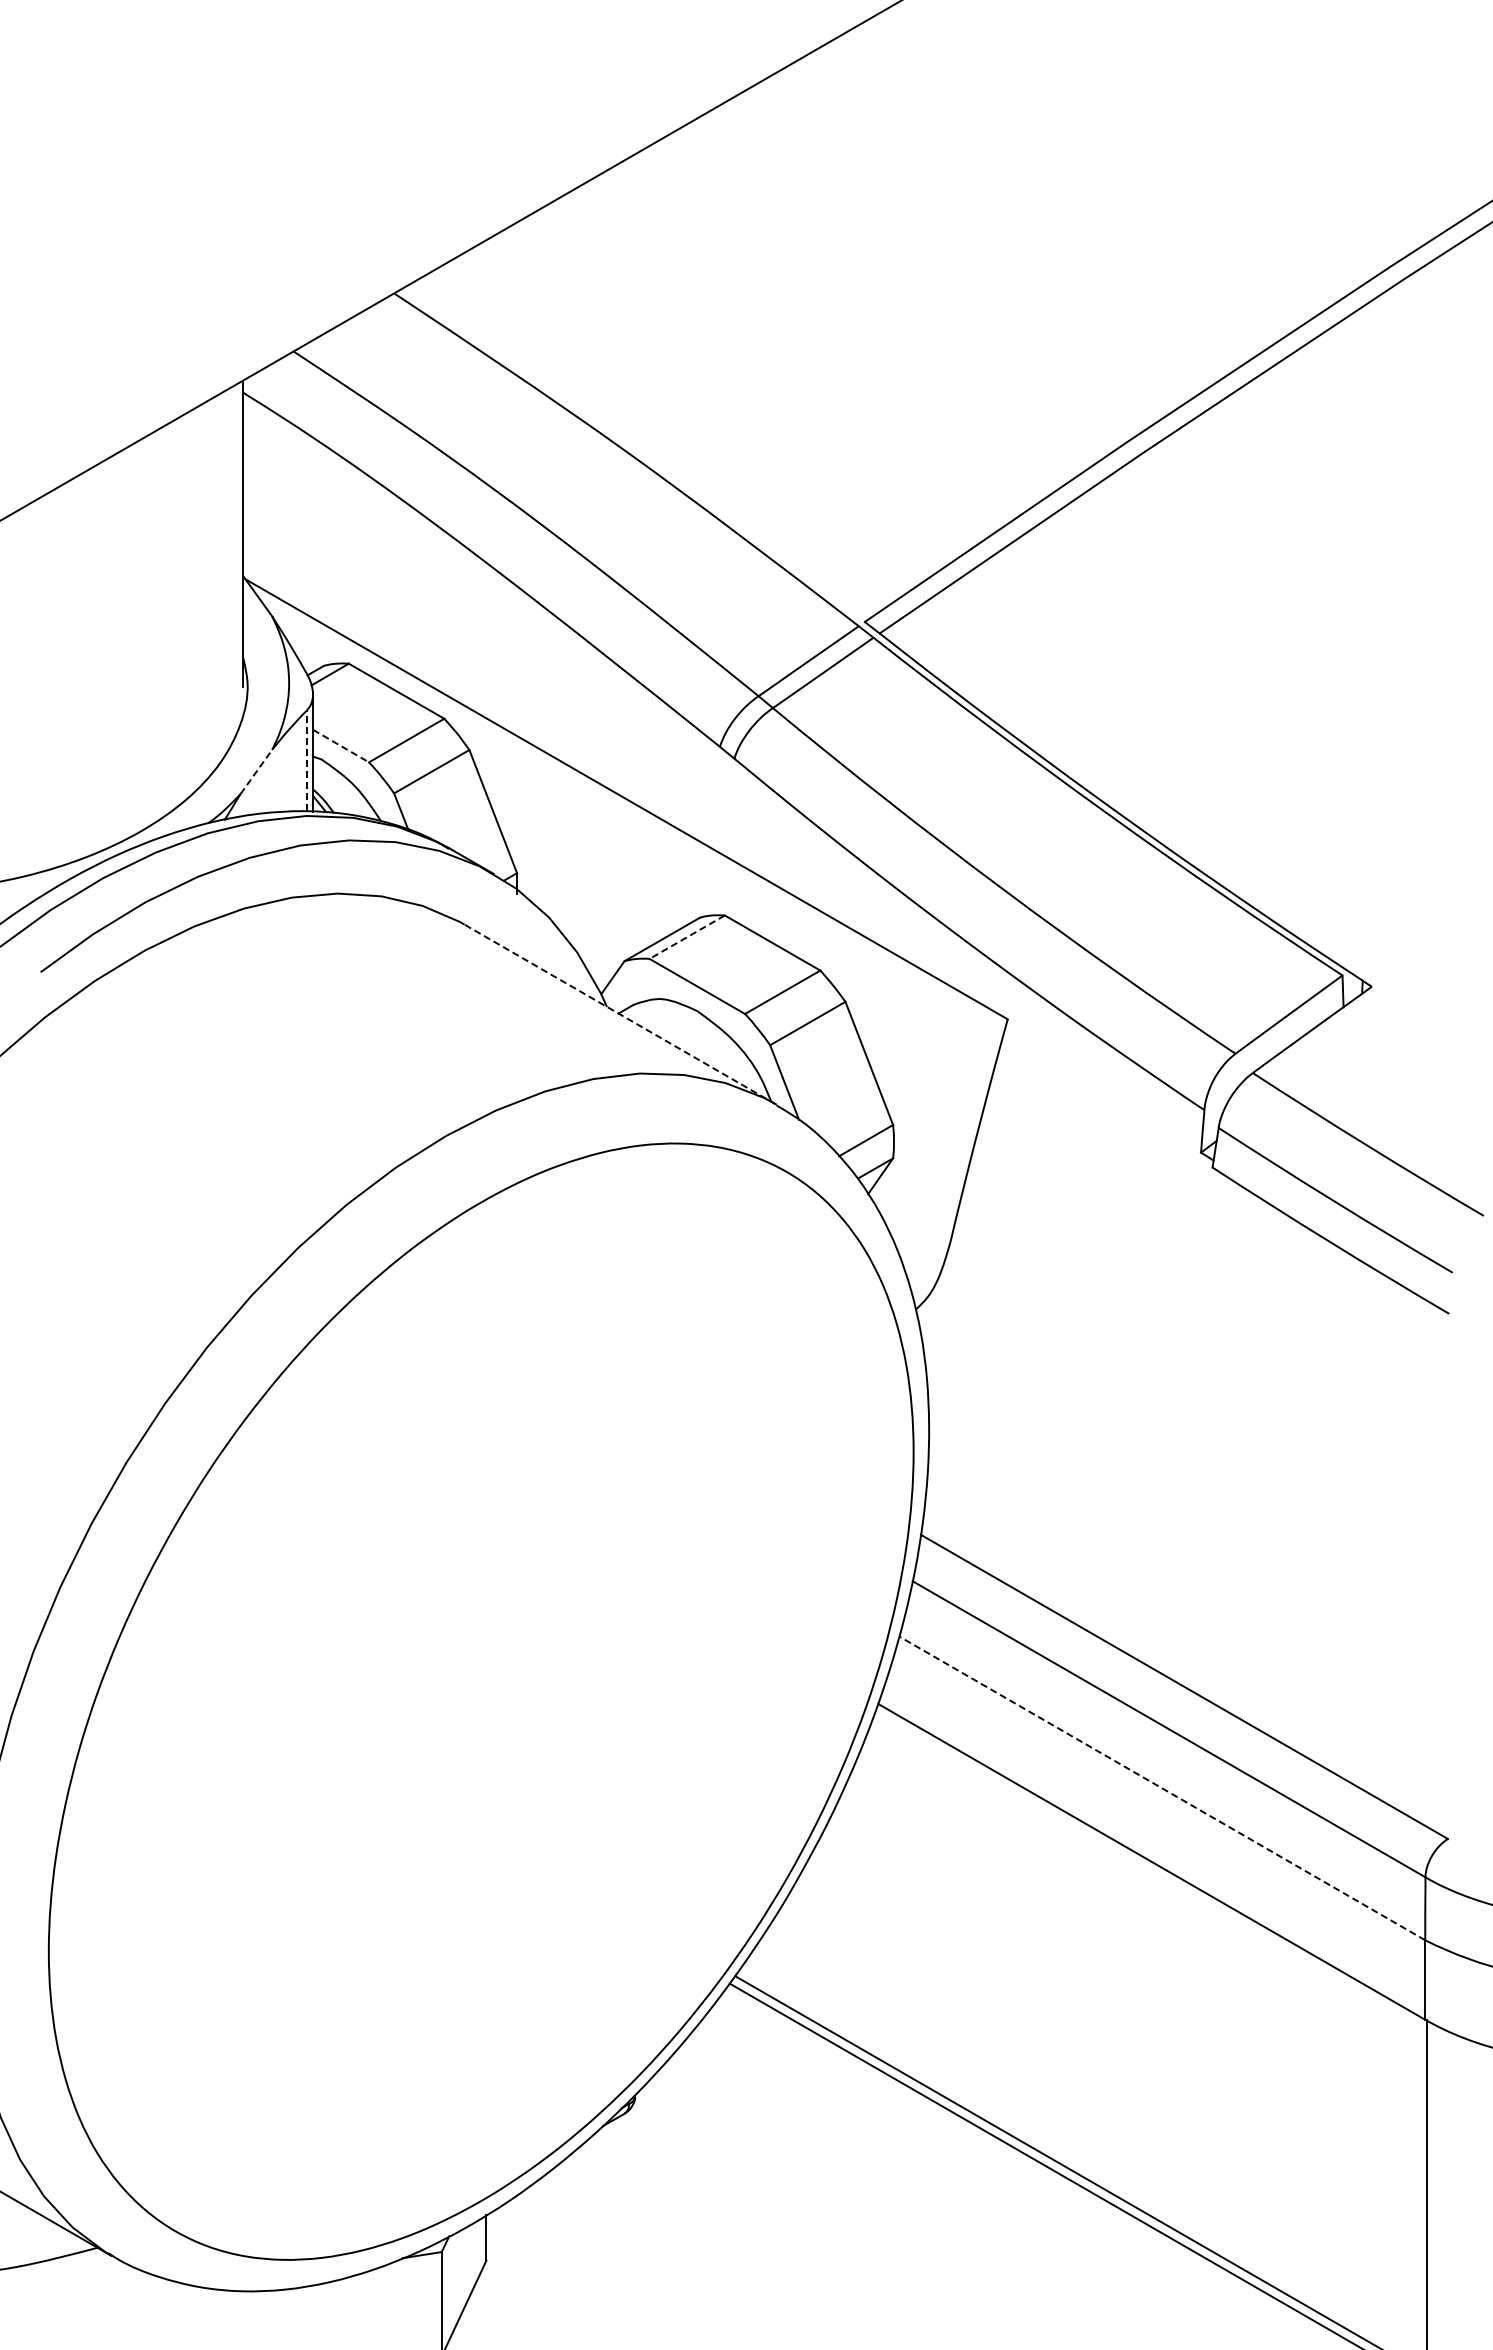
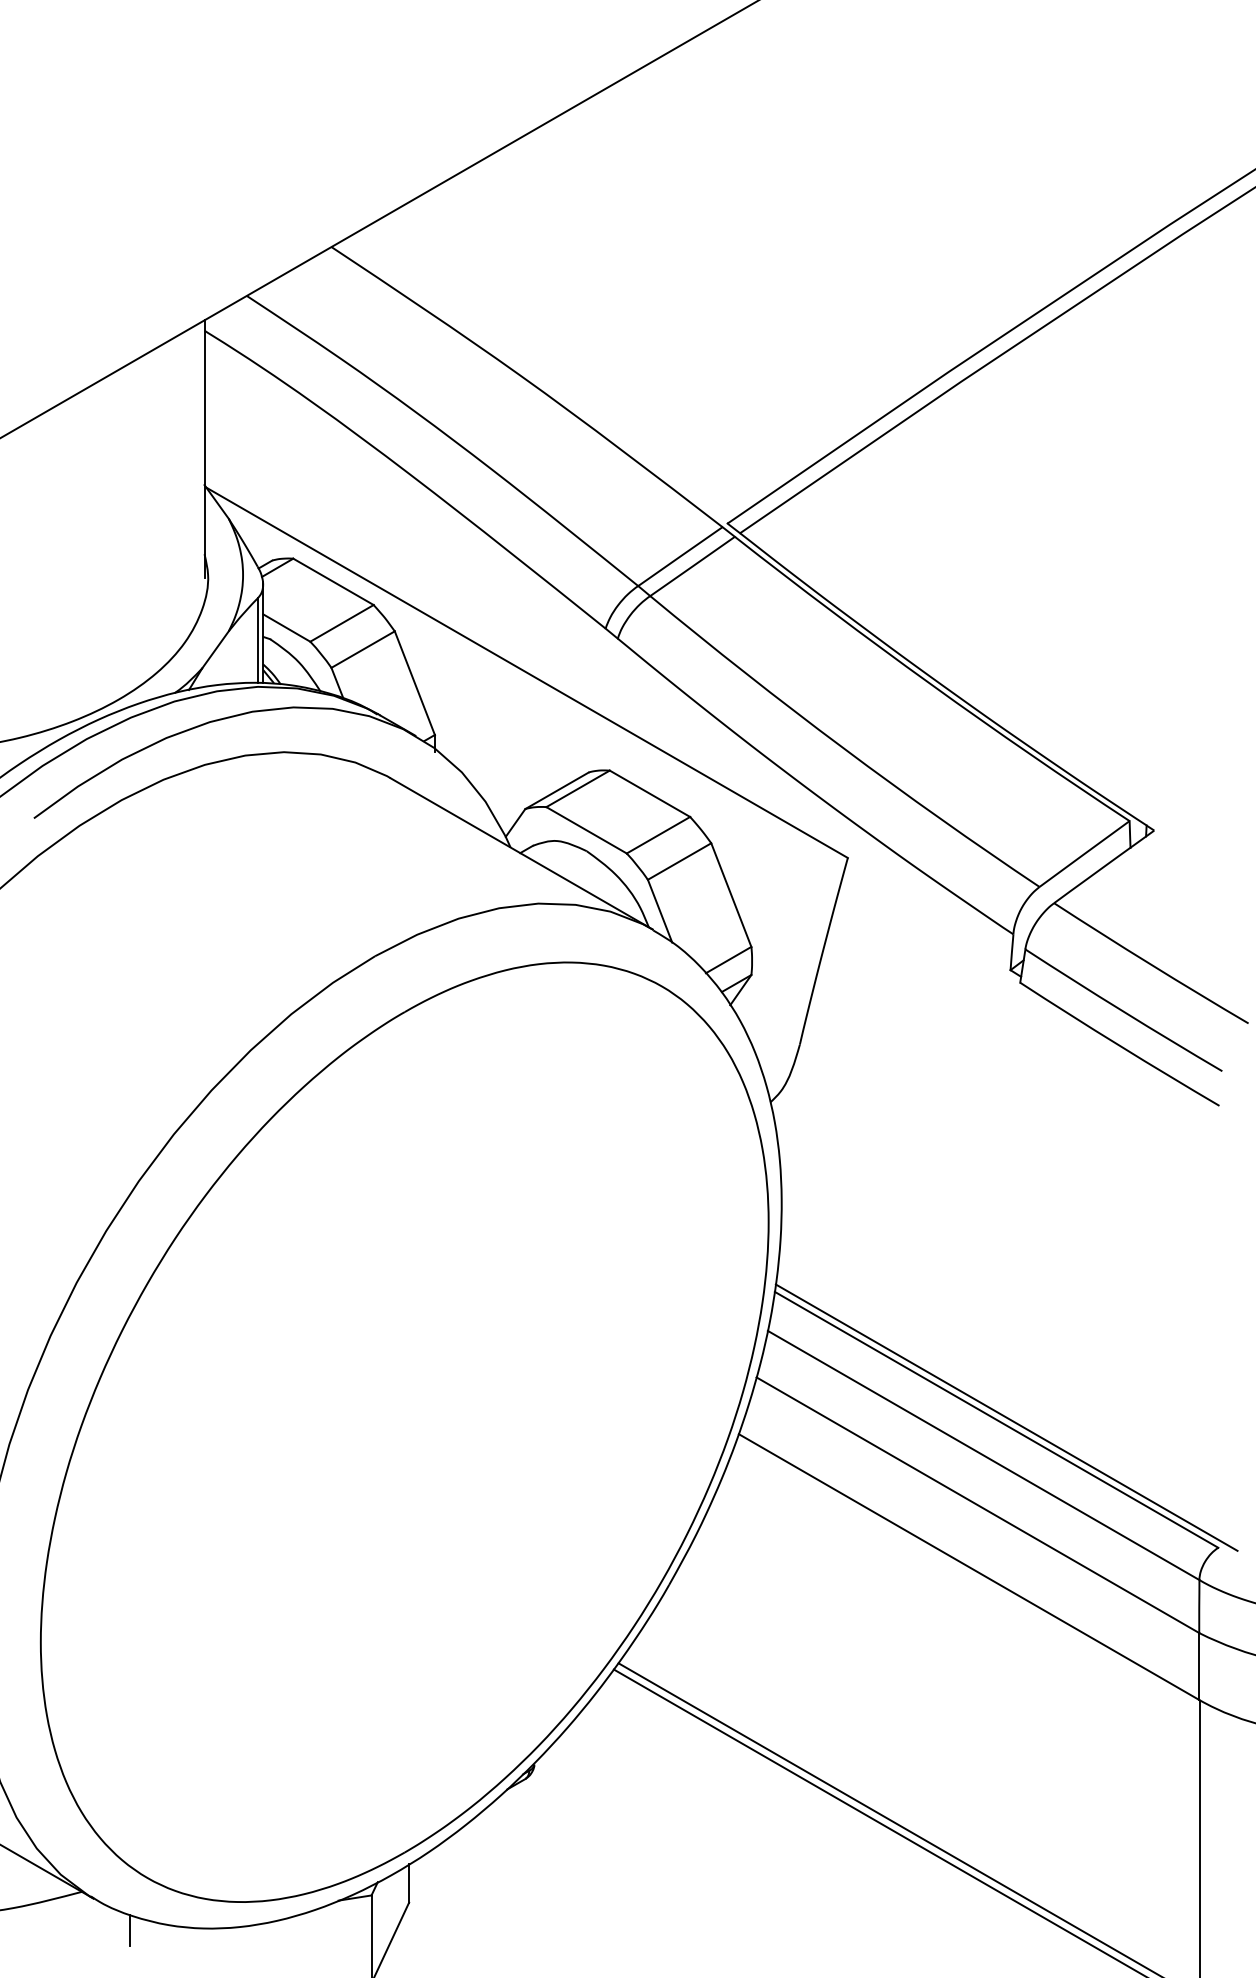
line: (341, 746) -> (287, 628), dashed -> solid
line: (306, 760) -> (257, 640), dashed -> solid
line: (256, 771) -> (215, 649), dashed -> solid
line: (686, 937) -> (577, 789), dashed -> solid
line: (620, 1014) -> (521, 853), dashed -> solid
line: (1196, 1684) -> (1006, 1417), added
line: (1162, 1788) -> (978, 1505), dashed -> solid
line: (154, 2293) -> (129, 1930), added

